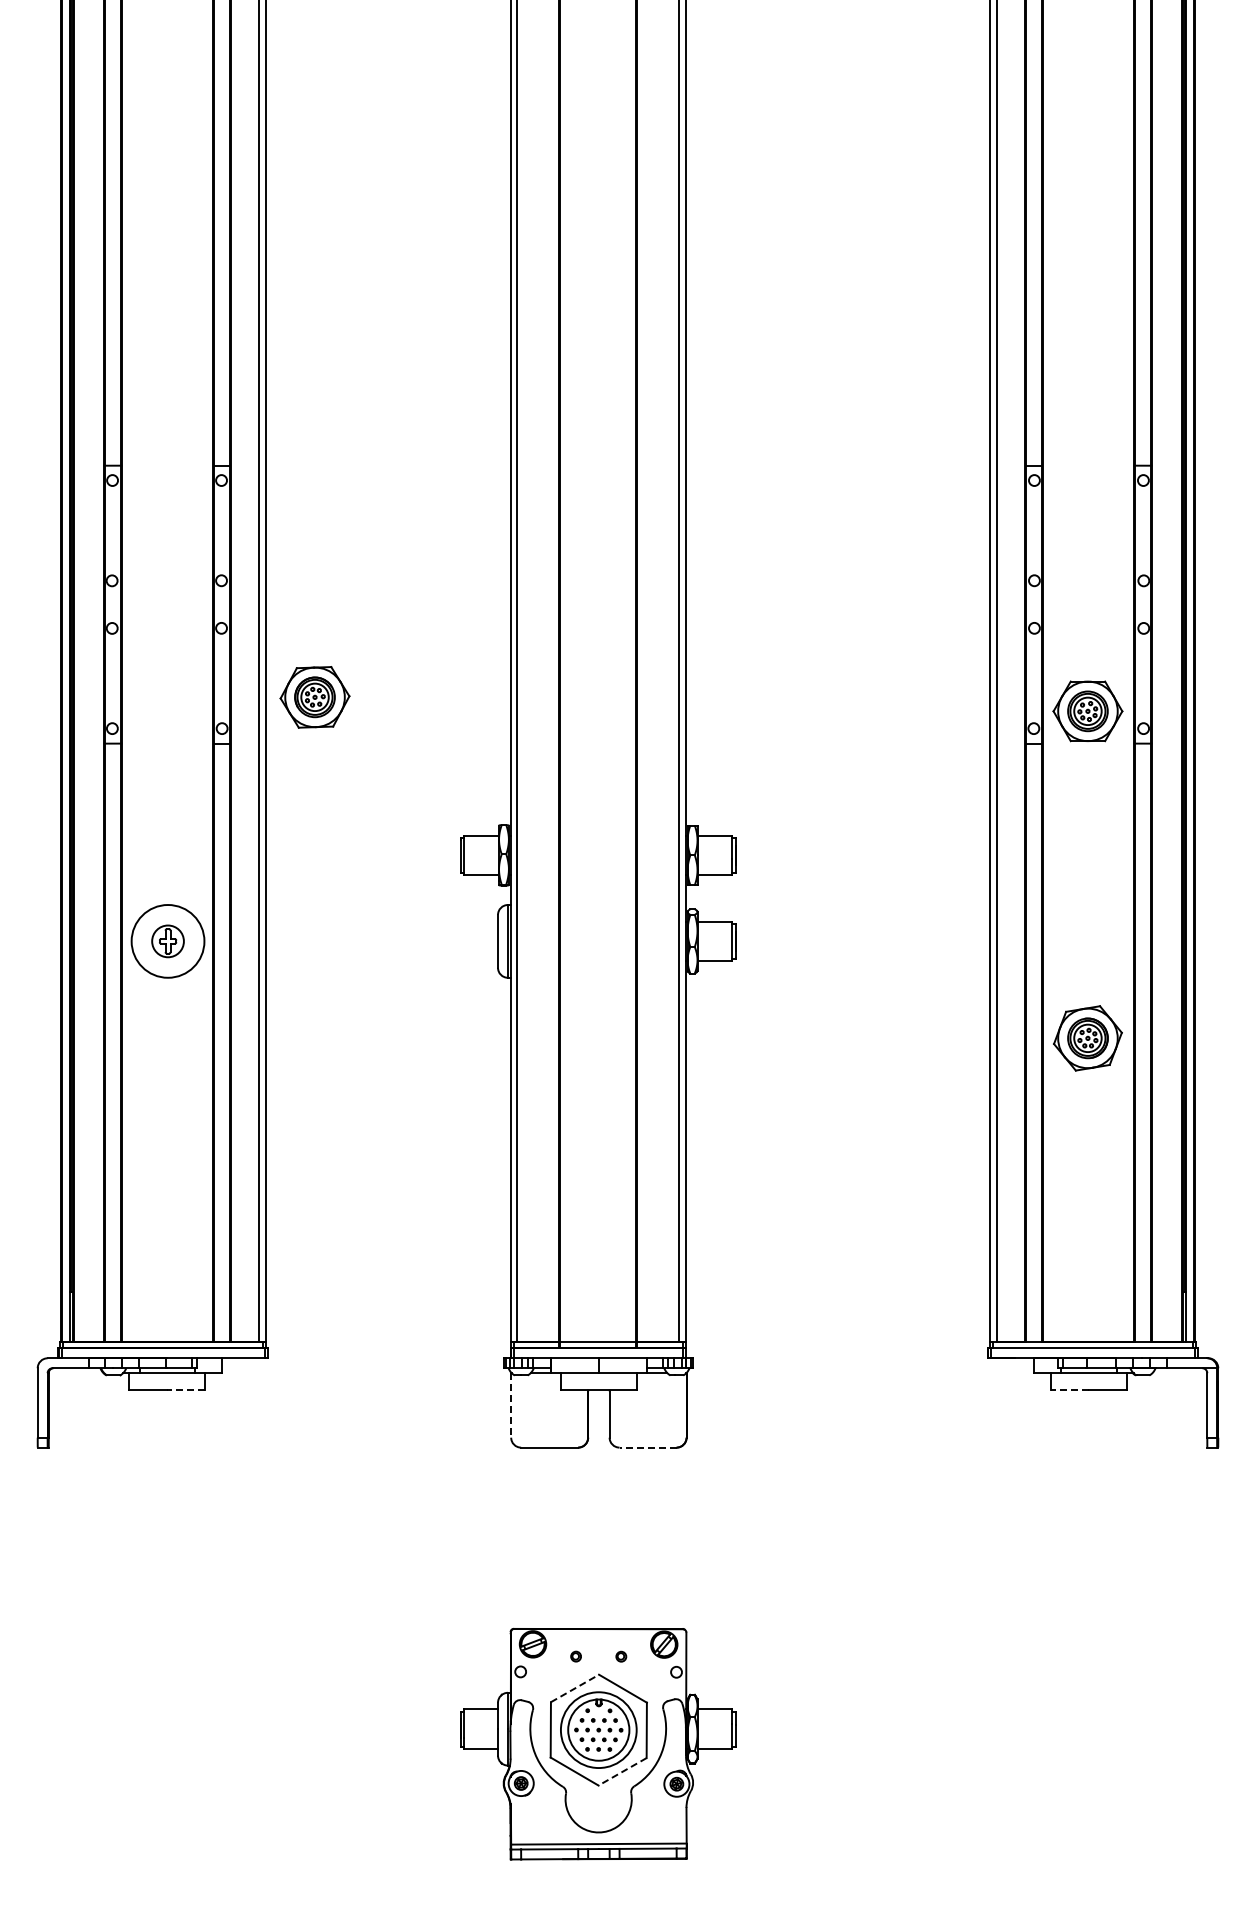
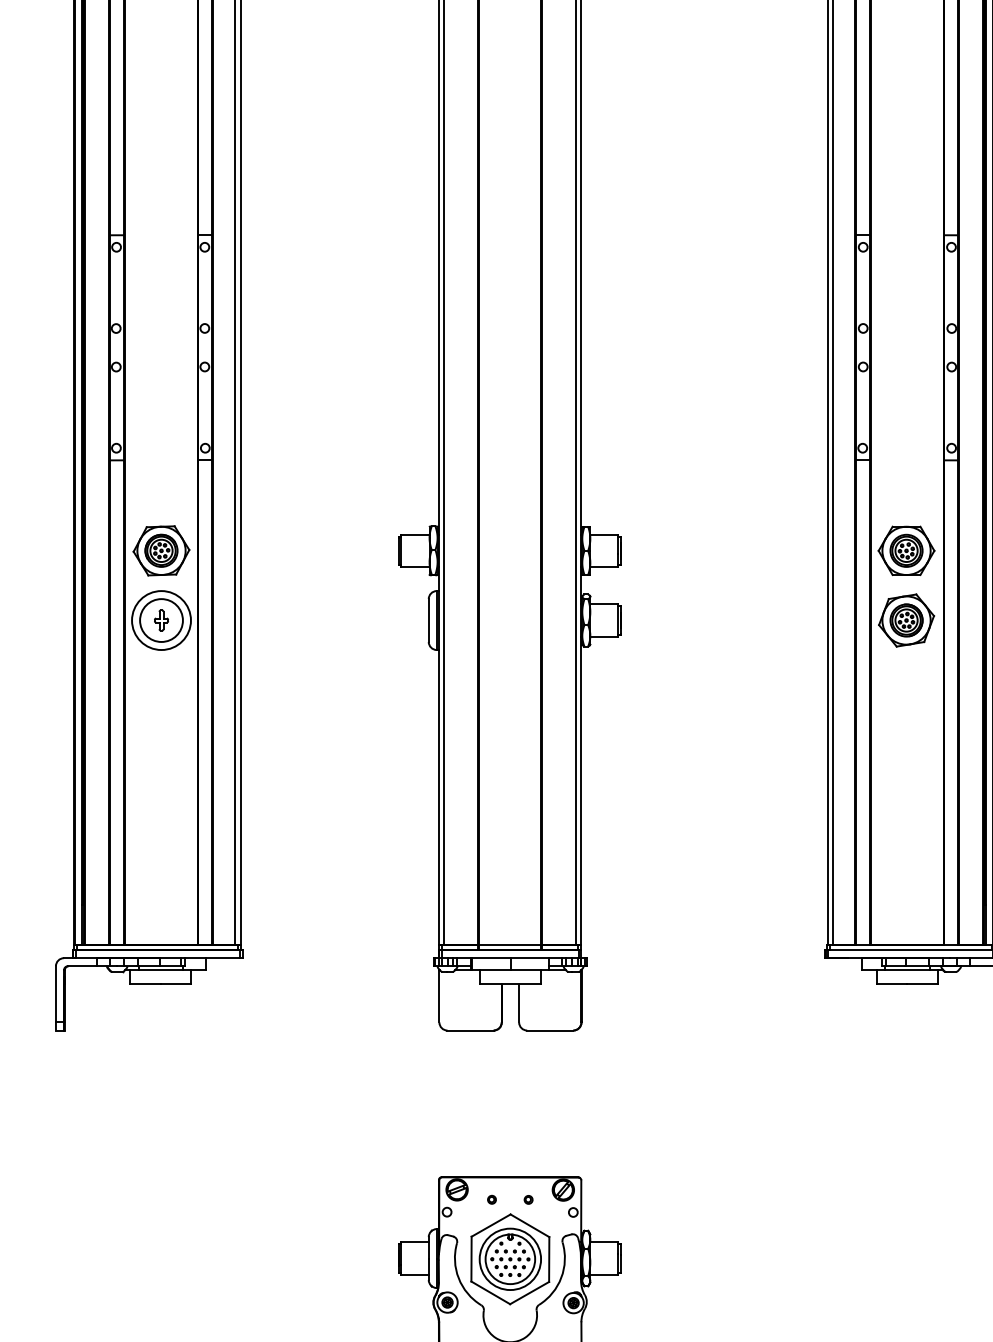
part: (314, 697) -> (161, 550), moved
part: (1087, 711) -> (906, 550), moved
circle: (167, 940) -> (161, 619), size x1.67
part: (1087, 1038) -> (906, 620), moved
line: (186, 1389) -> (176, 983), dashed -> solid
line: (1069, 1389) -> (891, 983), dashed -> solid
line: (511, 1405) -> (439, 996), dashed -> solid
line: (648, 1447) -> (550, 1030), dashed -> solid
line: (575, 1688) -> (491, 1225), dashed -> solid
line: (622, 1771) -> (529, 1292), dashed -> solid

